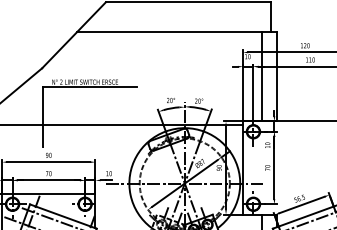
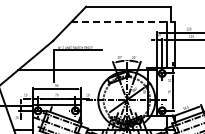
line: (176, 32) -> (122, 22), solid -> dashed

